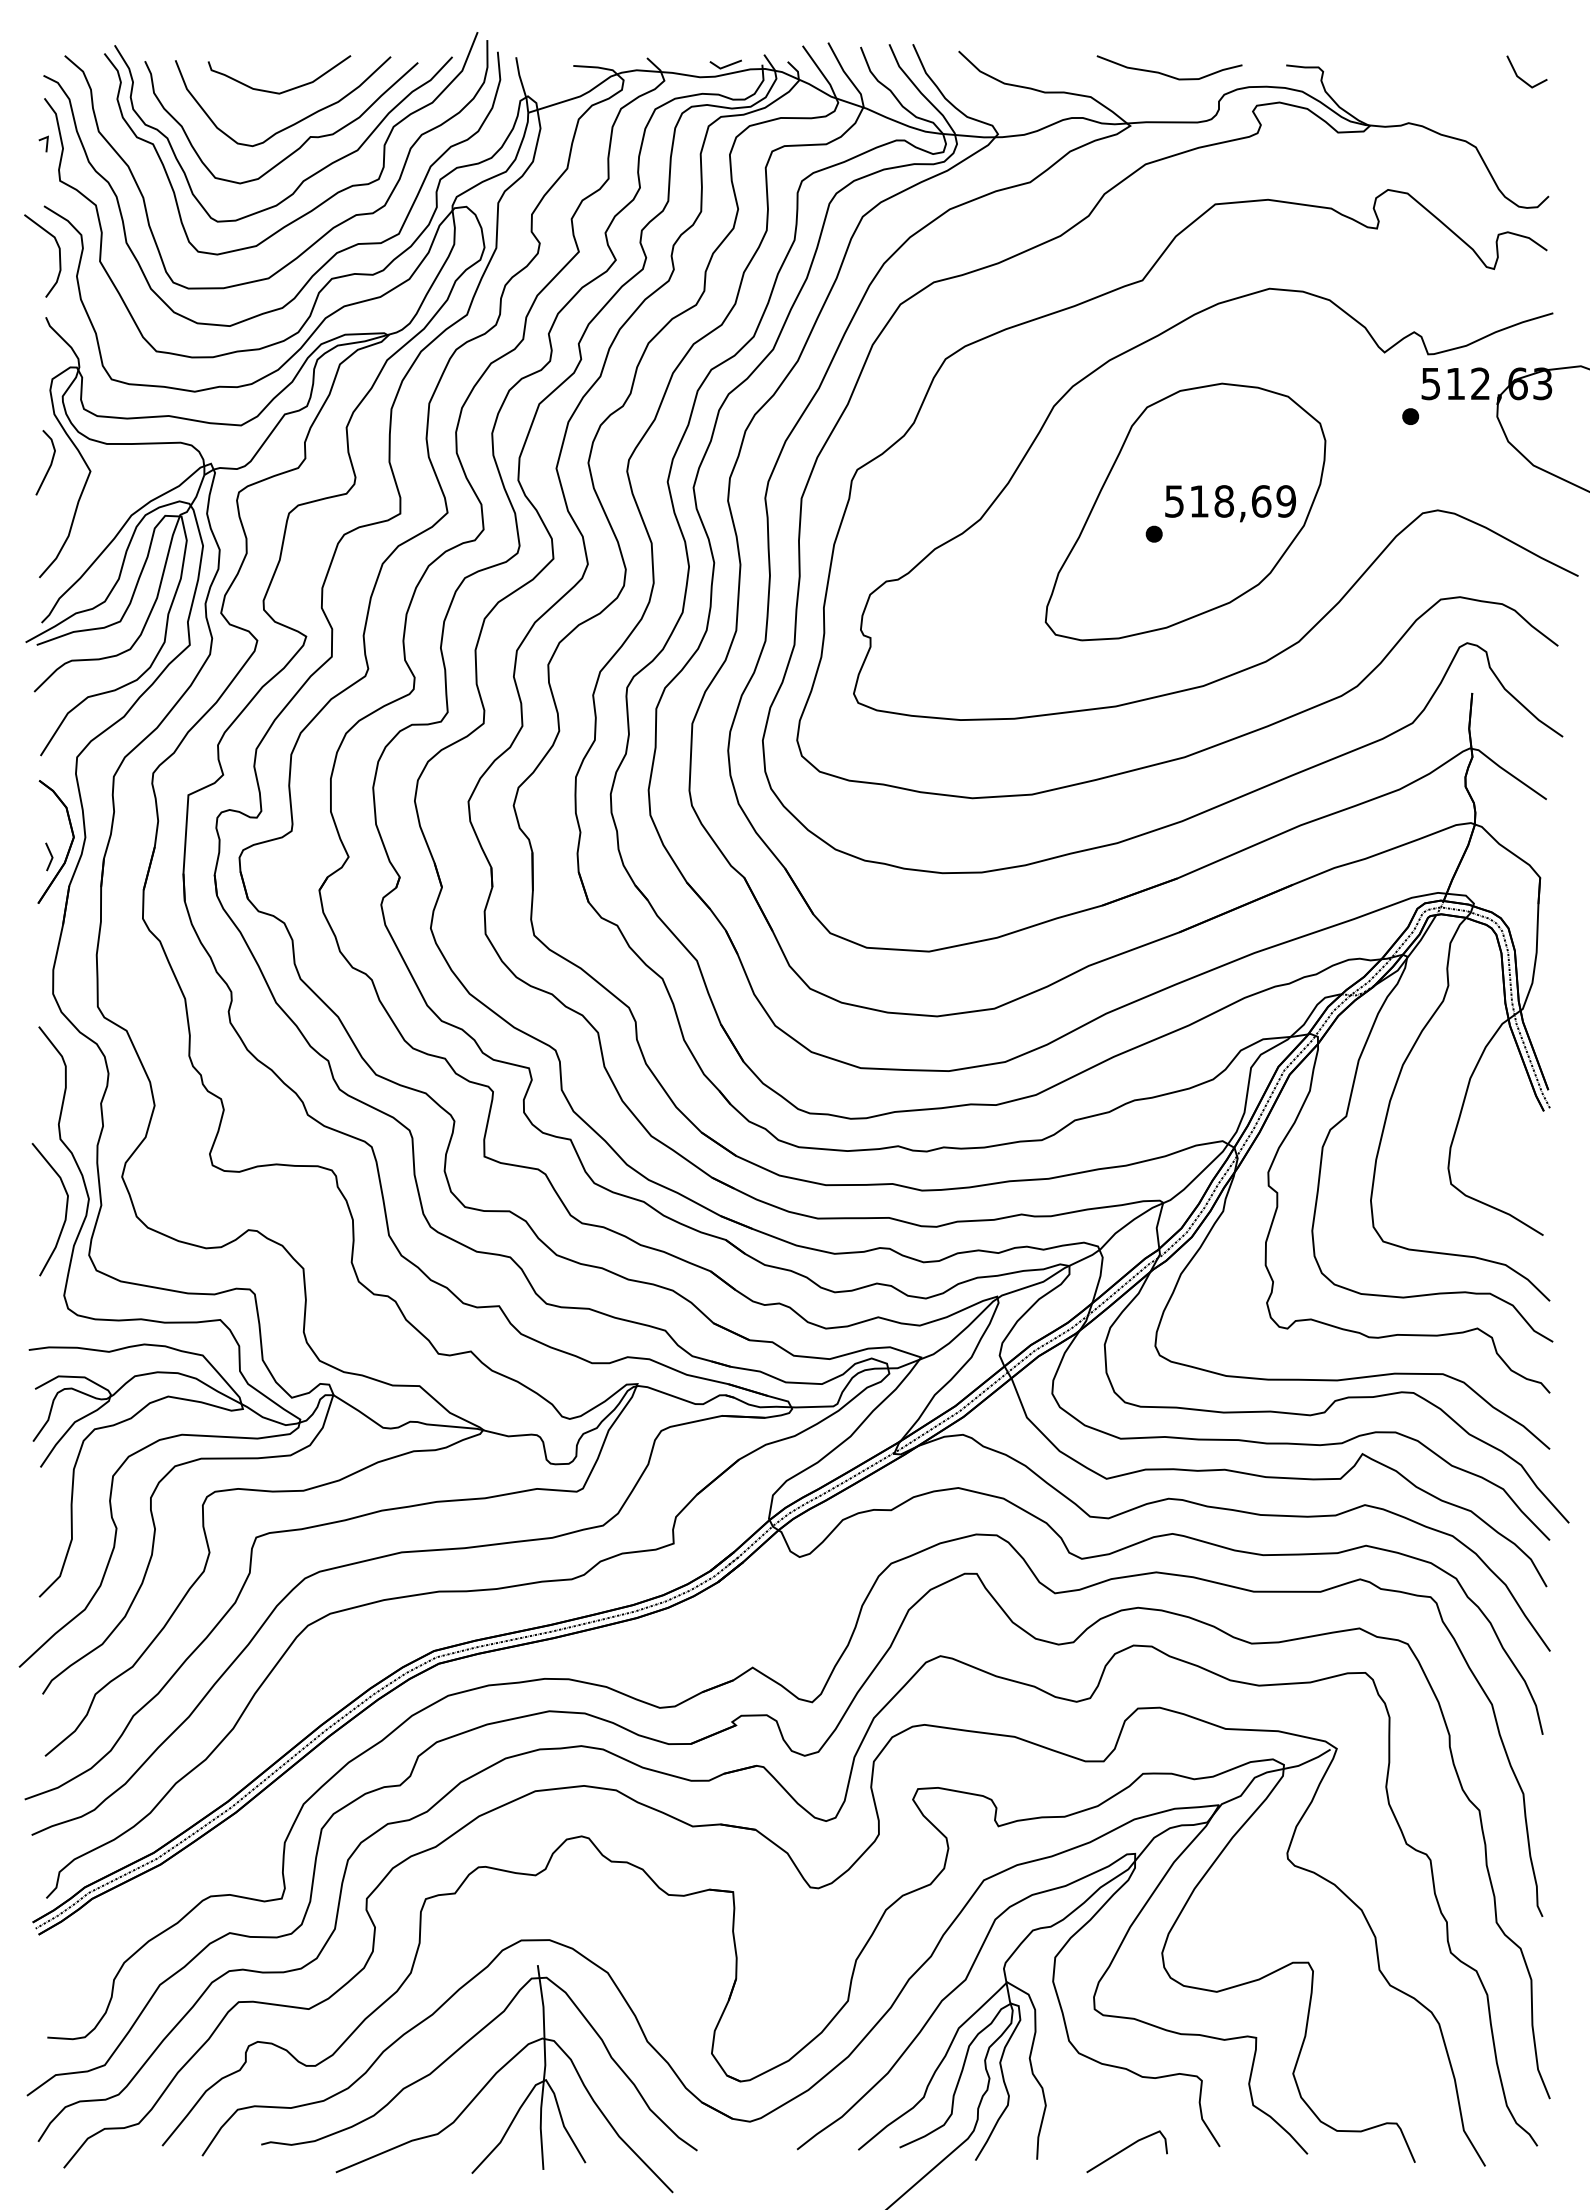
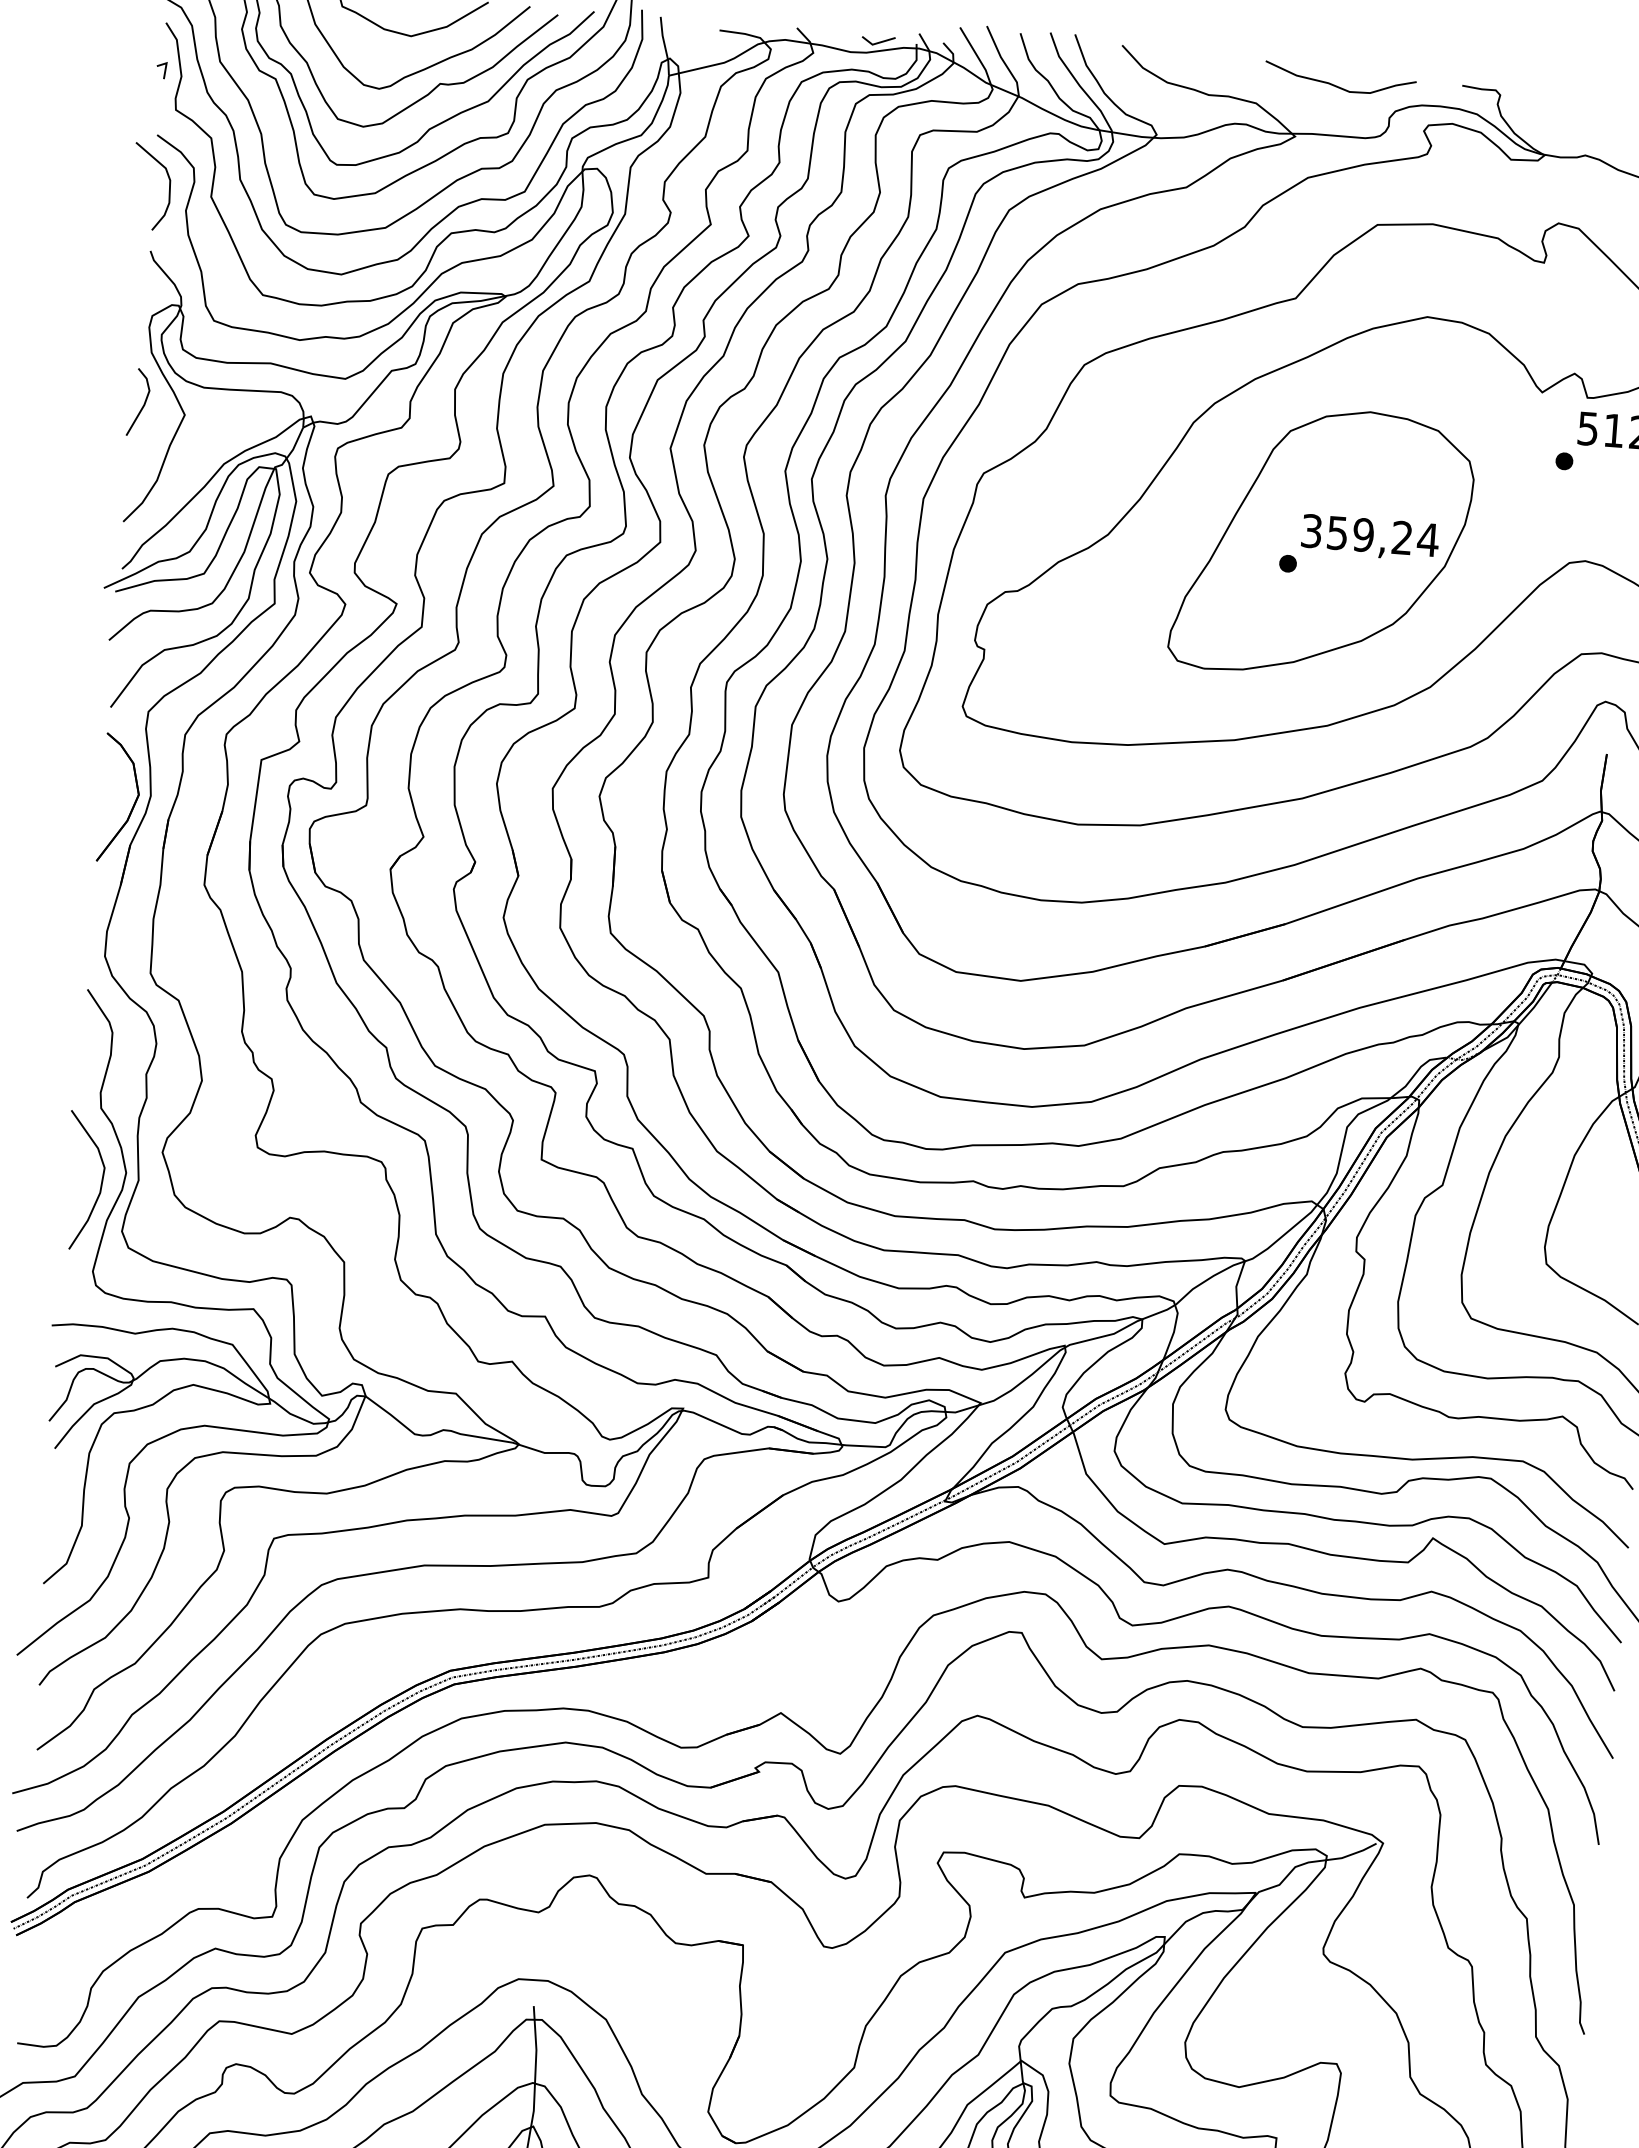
text: (1230, 501) -> (1370, 535), 518,69 -> 359,24
part: (49, 856) -> (111, 812), removed

